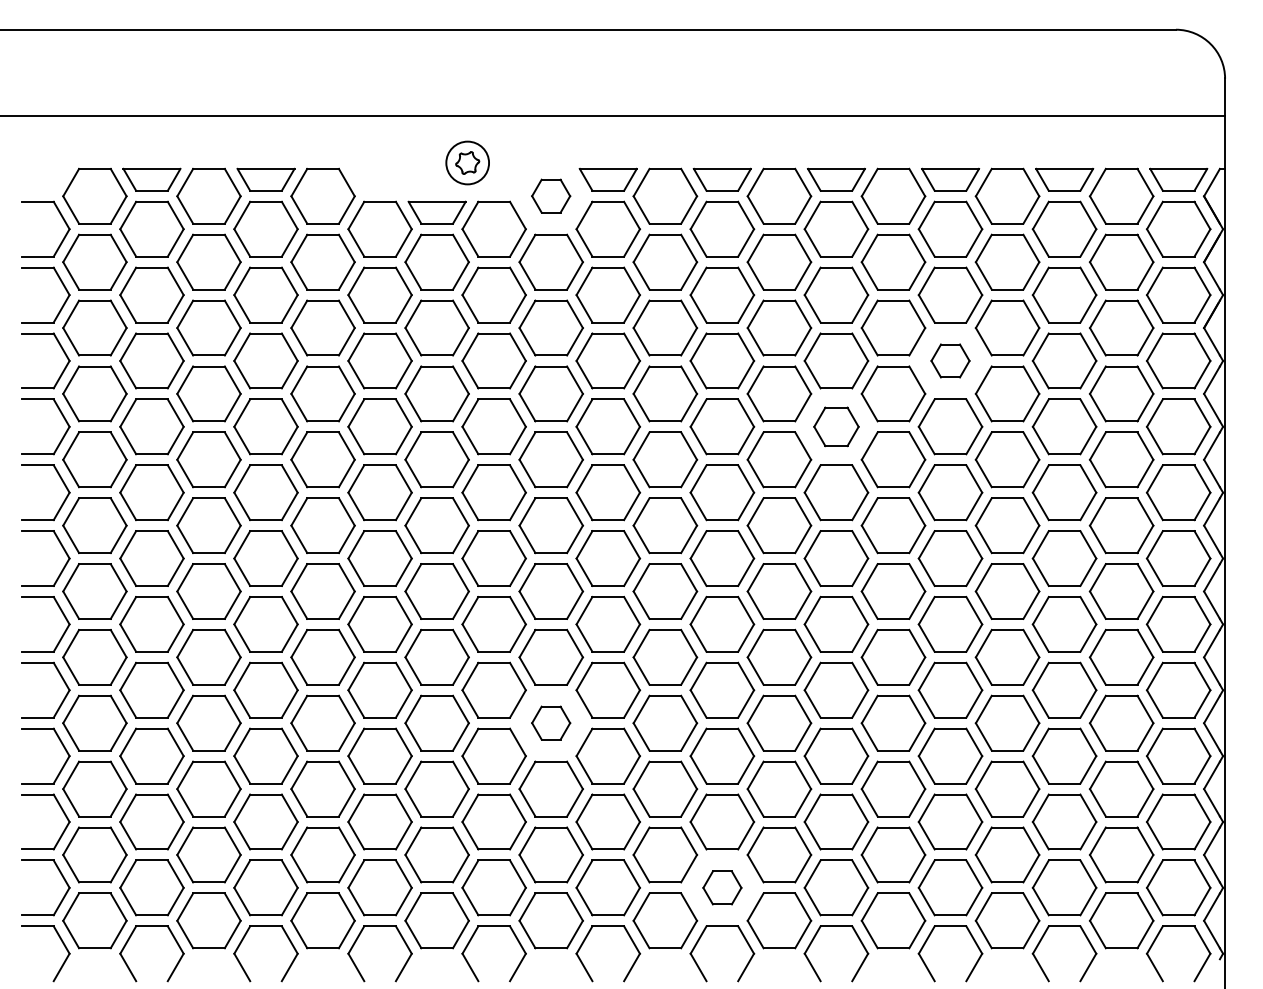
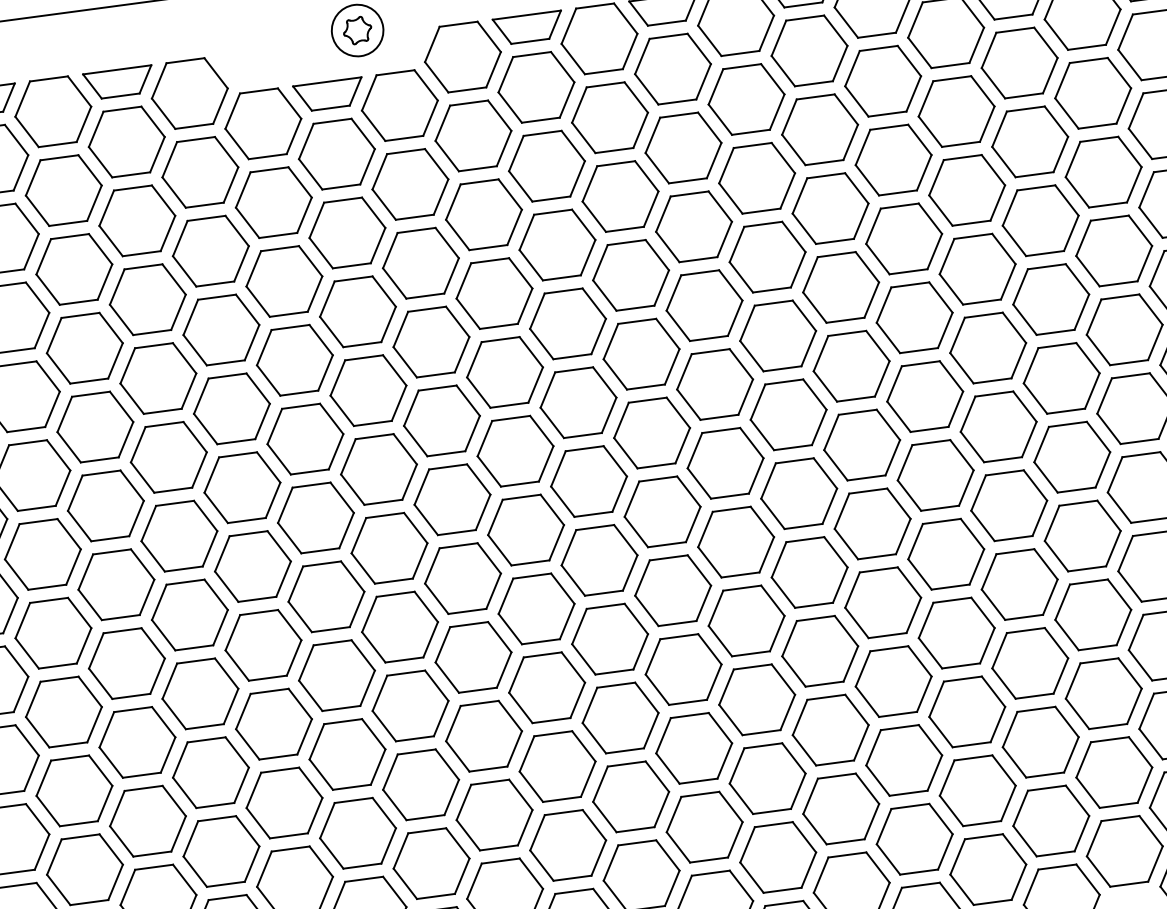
part: (550, 195) -> (461, 56), size x1.67
part: (950, 360) -> (967, 189), size x1.67
part: (836, 426) -> (841, 287), size x1.43
part: (550, 722) -> (546, 686), size x1.67
part: (722, 887) -> (778, 857), size x1.67

